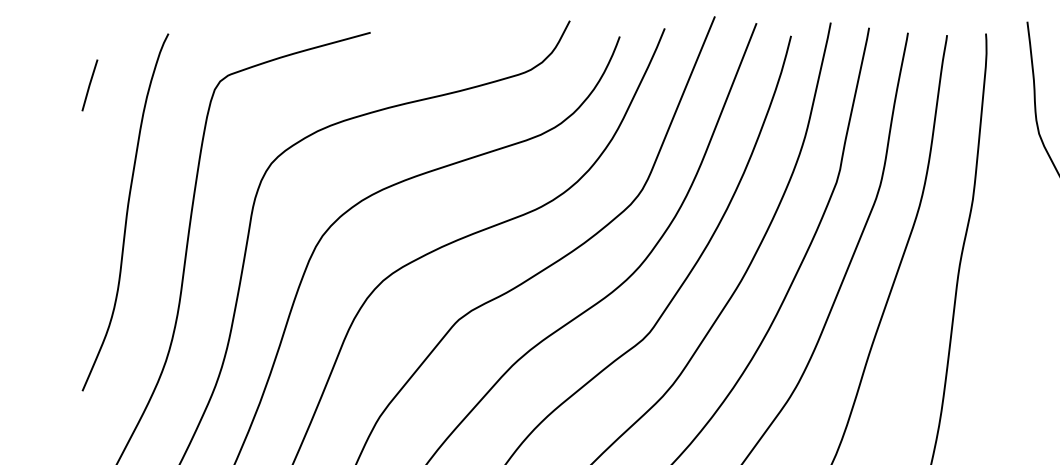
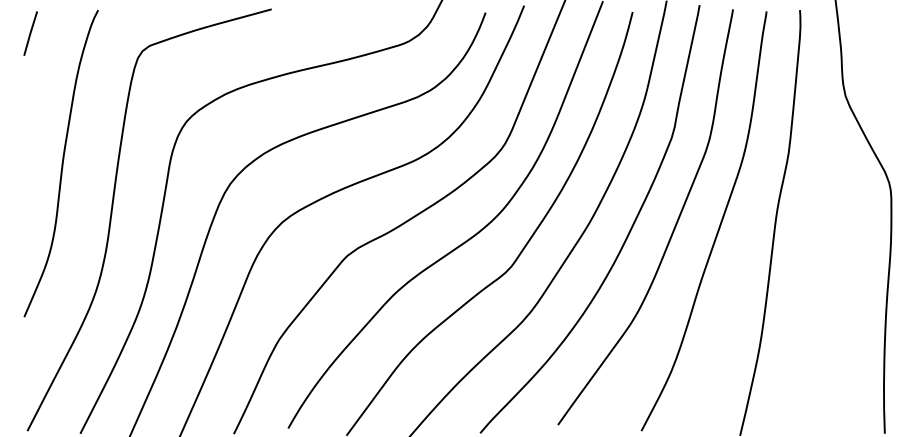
line: (89, 85) -> (30, 33), moved

